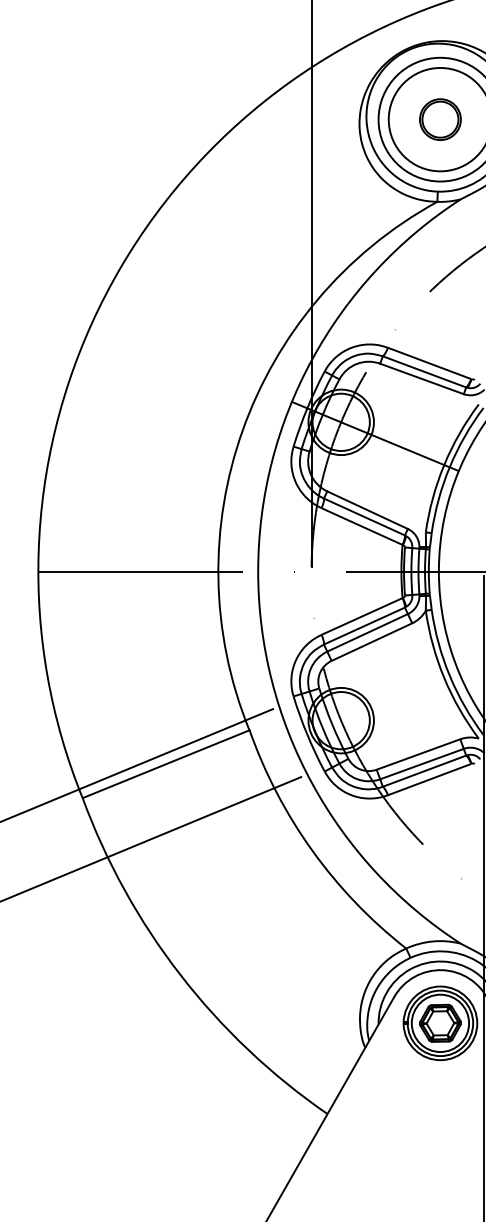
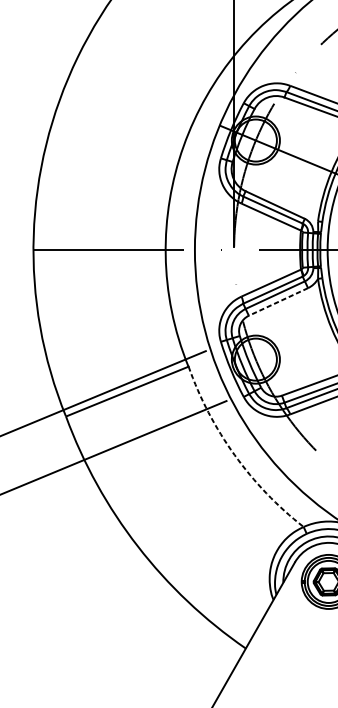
line: (371, 642) -> (278, 302), solid -> dashed
arc: (312, 850) -> (234, 454), solid -> dashed

